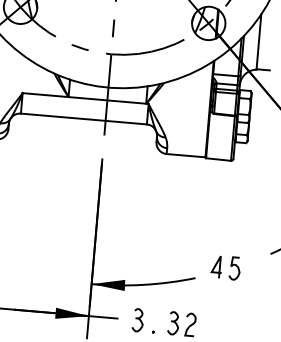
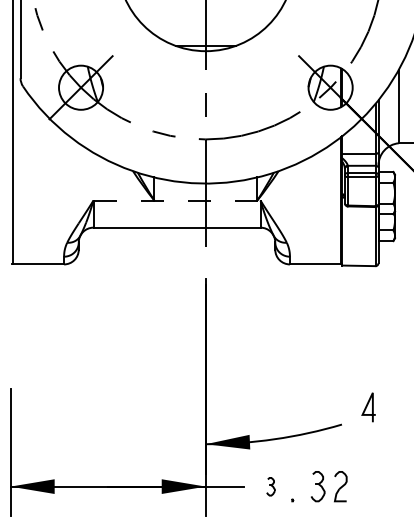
line: (86, 98) -> (177, 200), solid -> dashed
curve: (236, 266) -> (394, 404), removed
part: (137, 320) -> (270, 486), size x0.6

